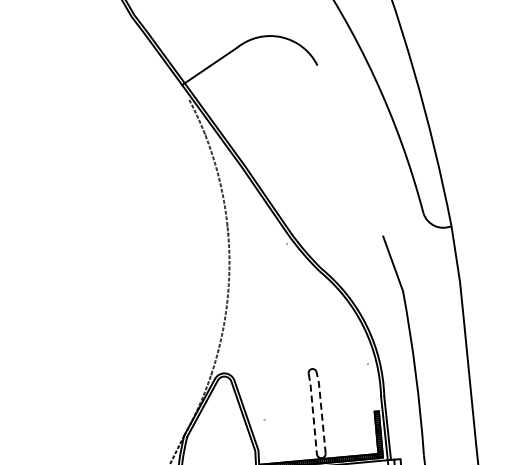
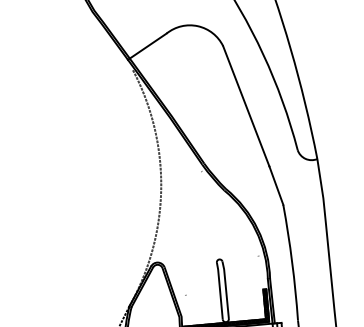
line: (350, 150) -> (246, 105), added
line: (321, 411) -> (225, 289), dashed -> solid
line: (313, 413) -> (220, 290), dashed -> solid

